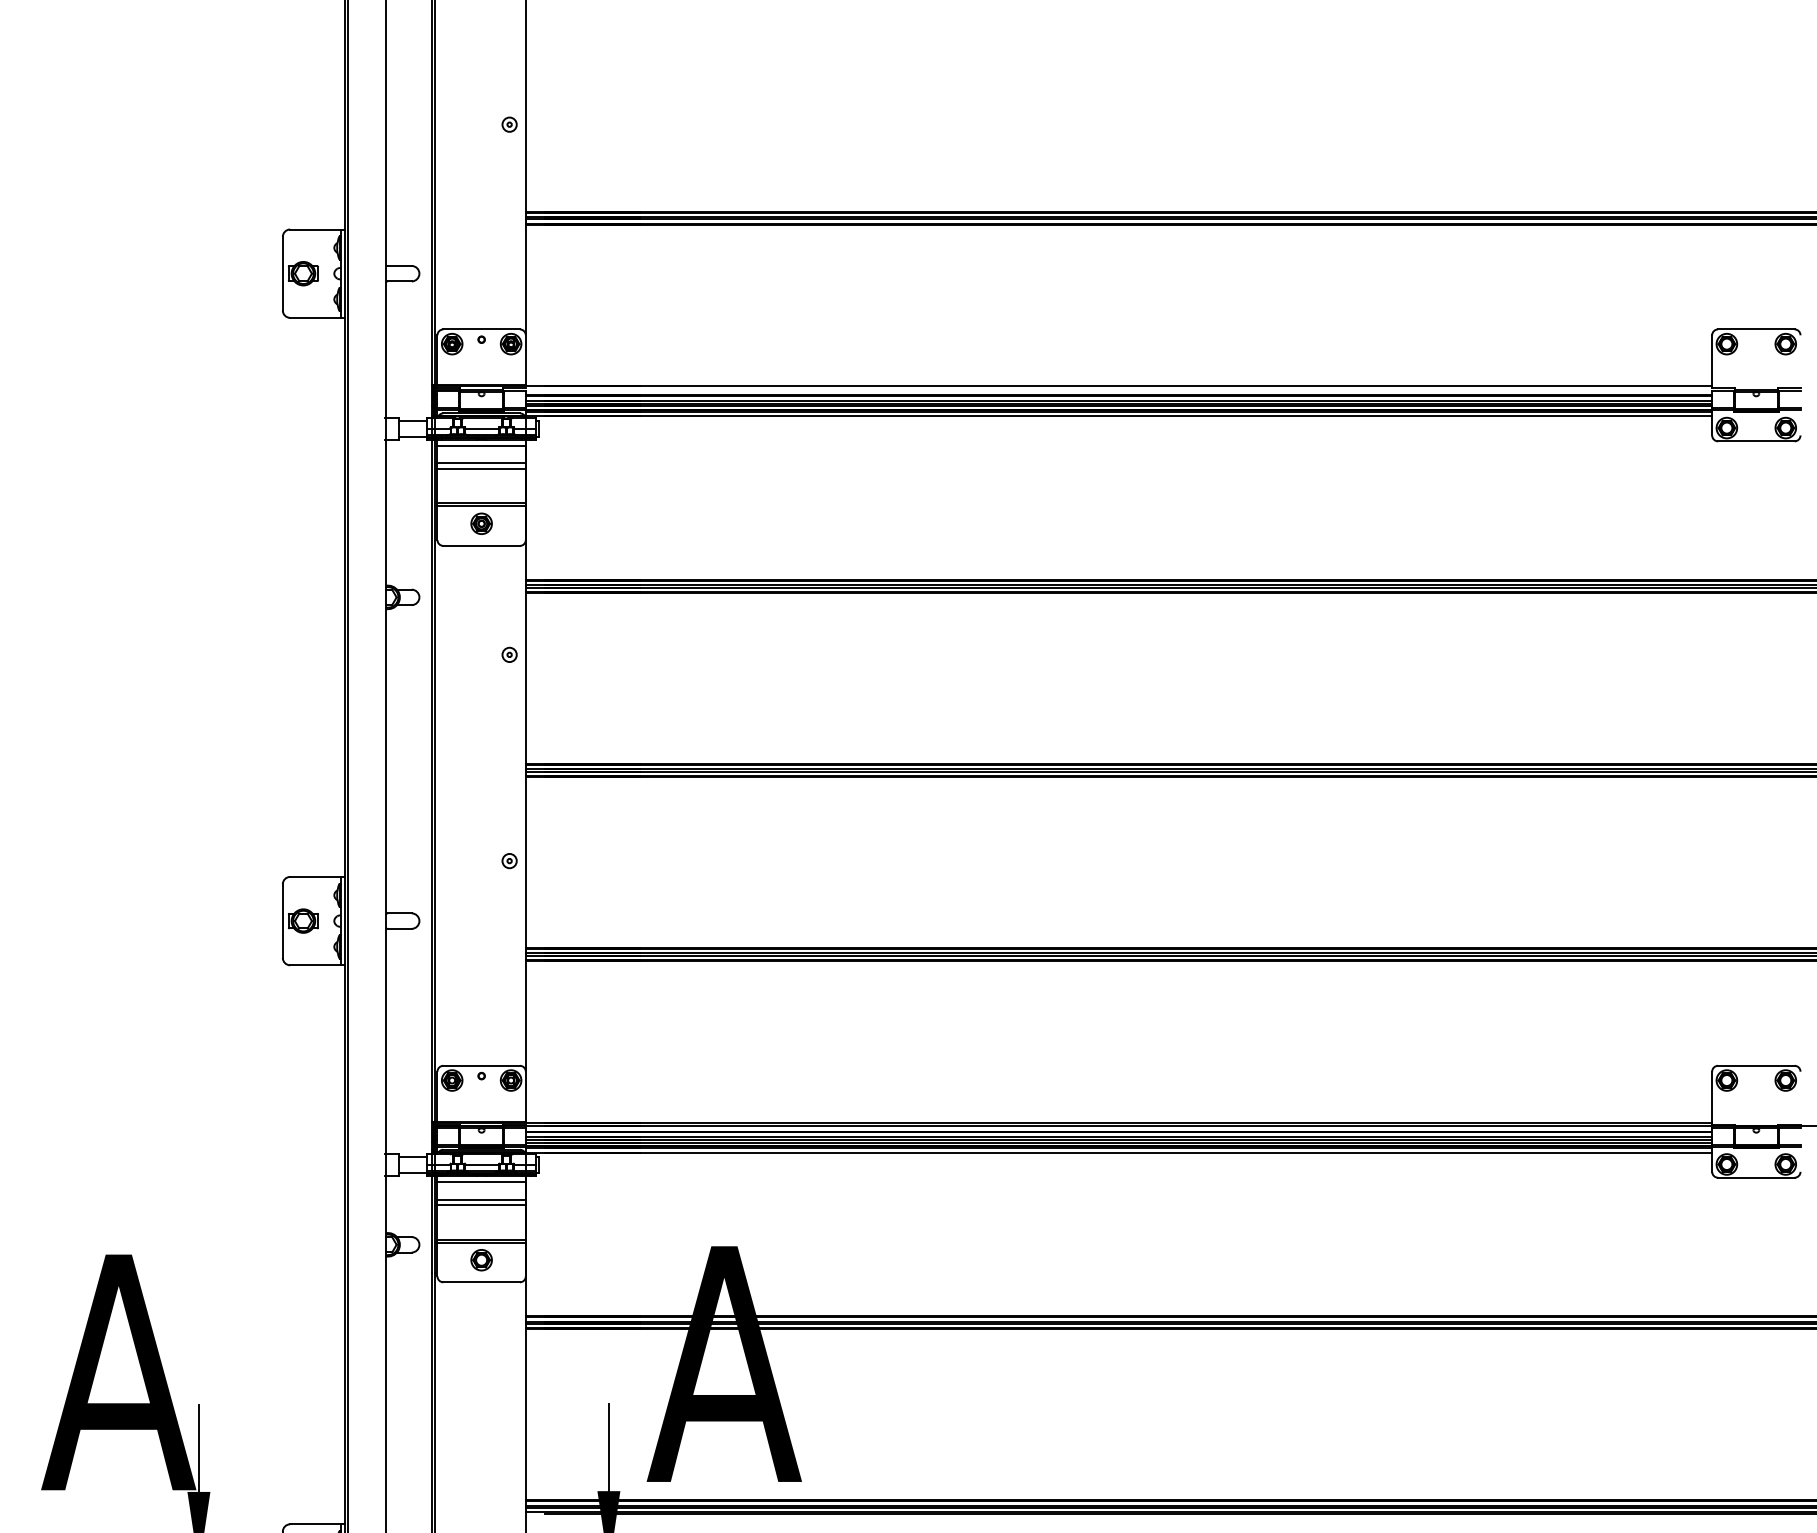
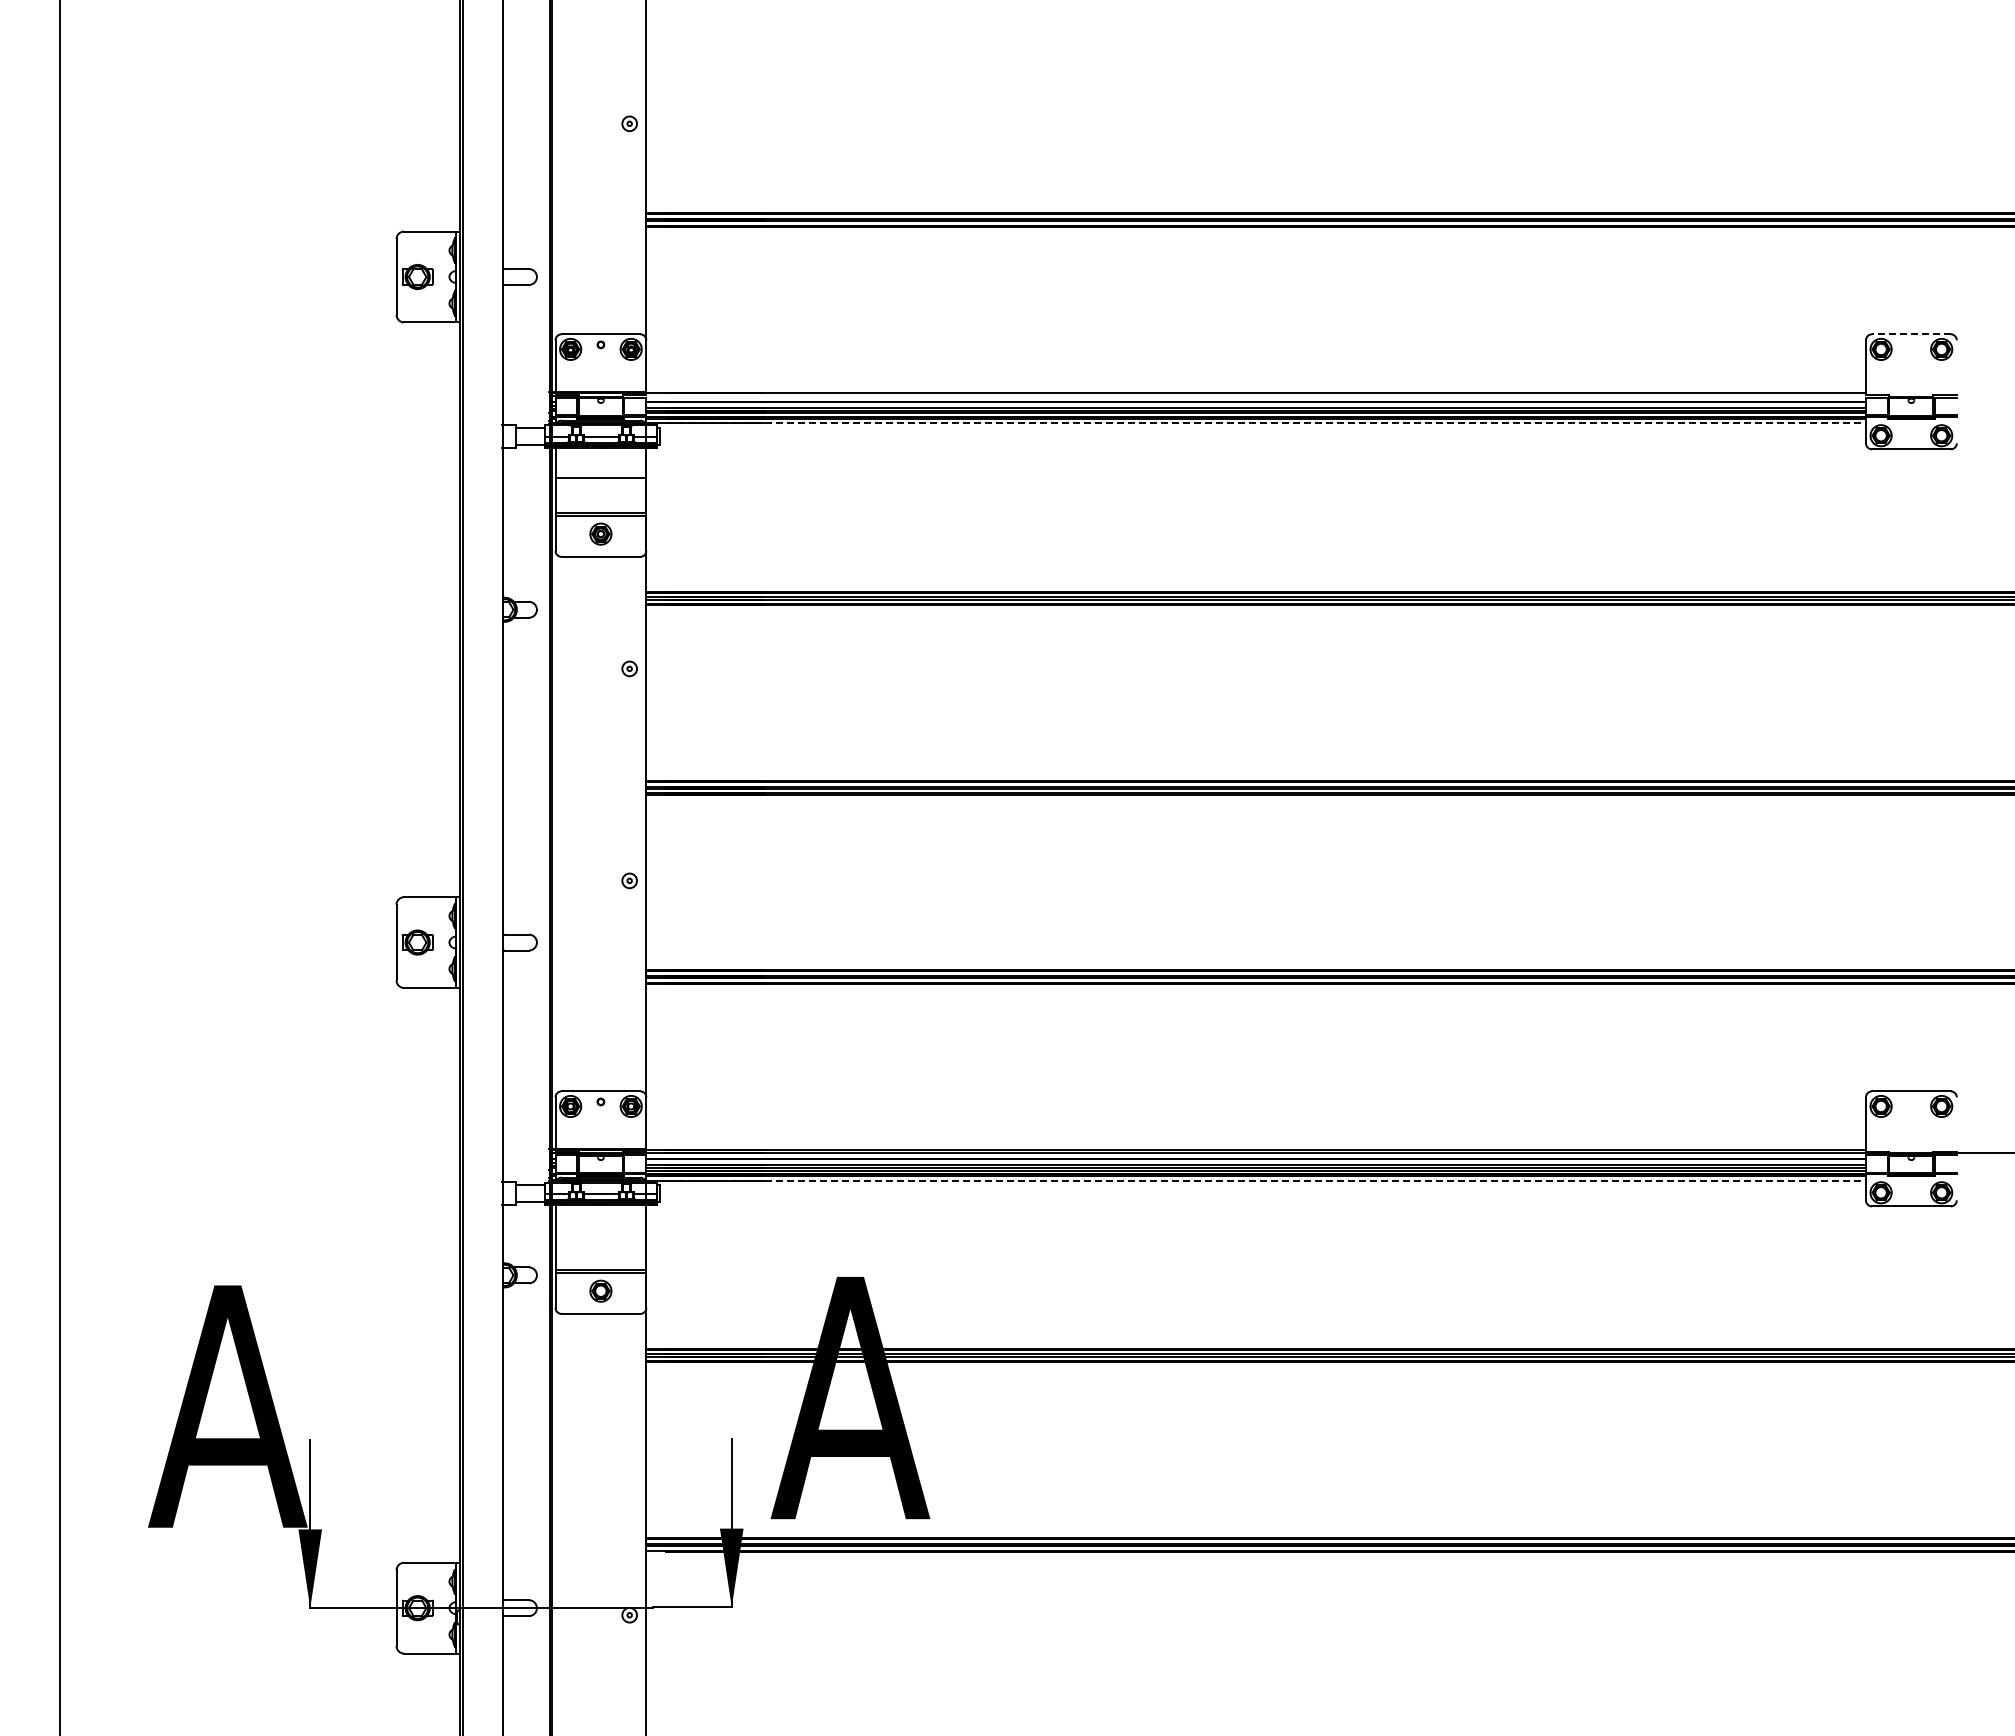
line: (1755, 329) -> (1910, 334), solid -> dashed
line: (1129, 416) -> (1266, 423), solid -> dashed
line: (481, 445) -> (600, 453), removed
line: (481, 463) -> (600, 472), removed
line: (1129, 1152) -> (1266, 1180), solid -> dashed
line: (481, 1181) -> (600, 1210), removed
line: (481, 1200) -> (600, 1229), removed
line: (481, 1205) -> (600, 1234), removed

